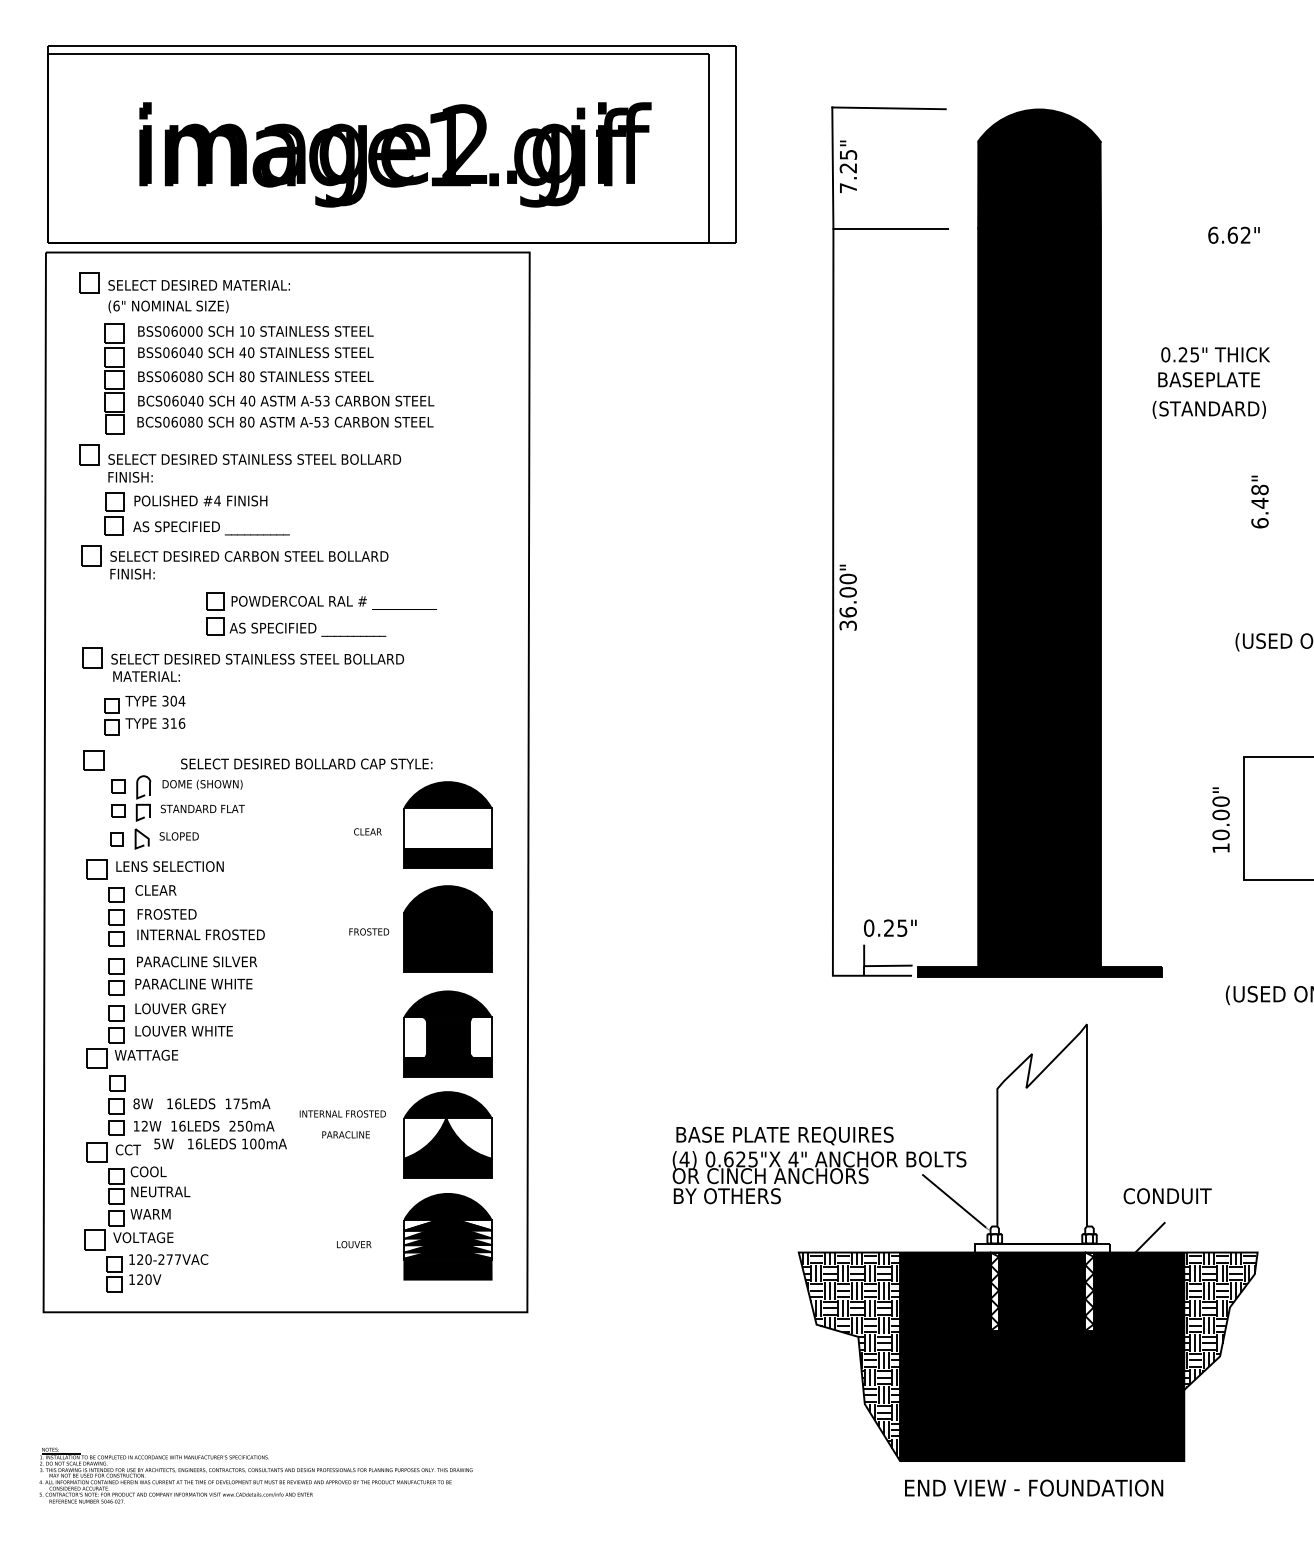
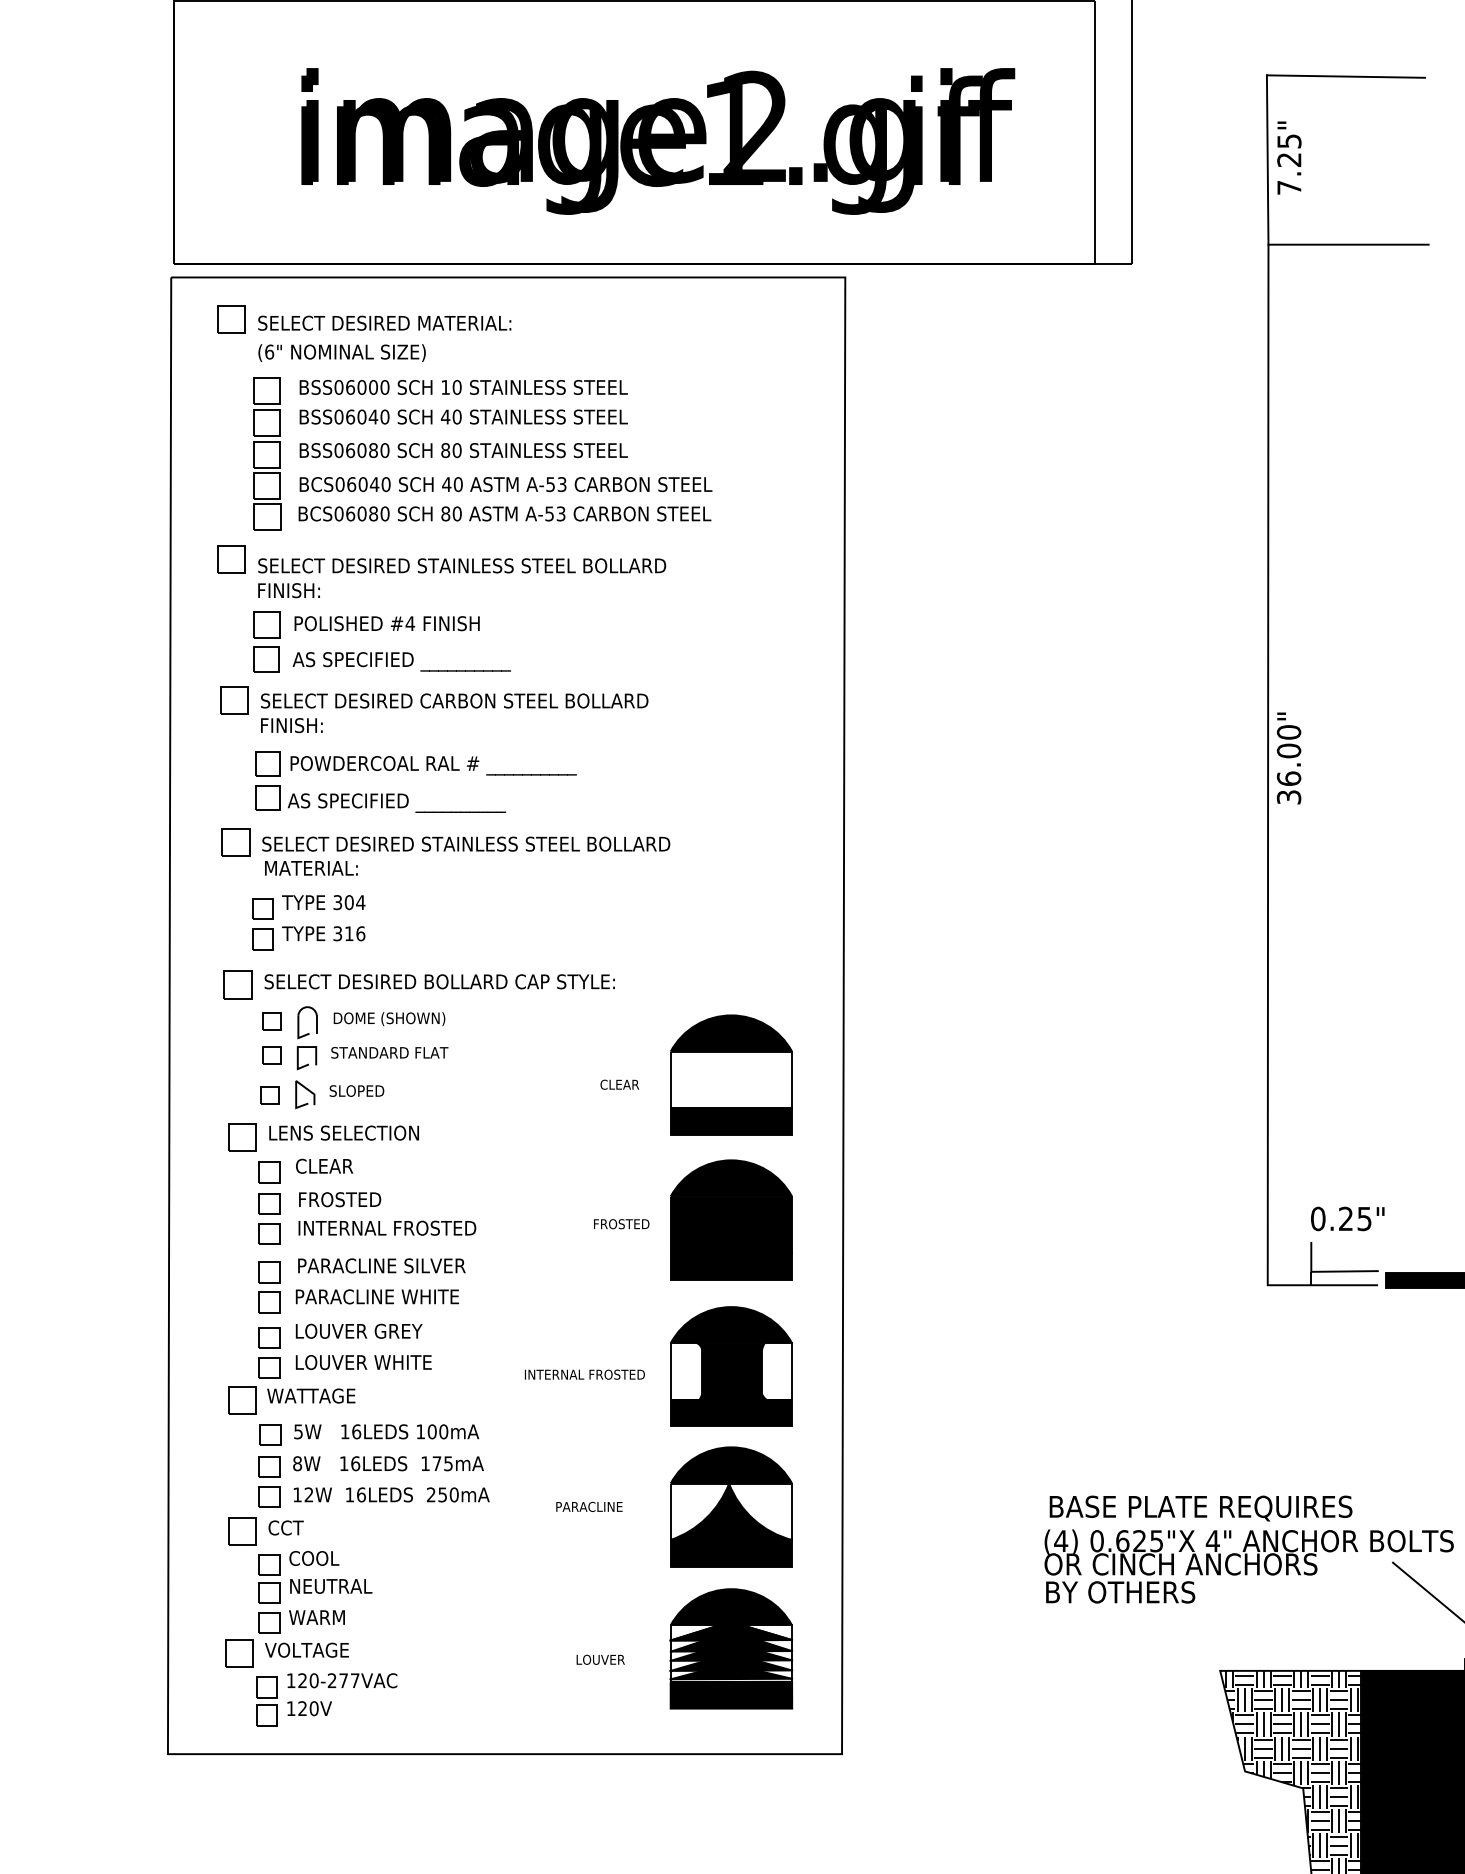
part: (321, 606) -> (415, 770), moved
text: (306, 763) -> (439, 981), moved
text: (342, 1113) -> (584, 1374), moved
text: (220, 1143) -> (386, 1431), moved

